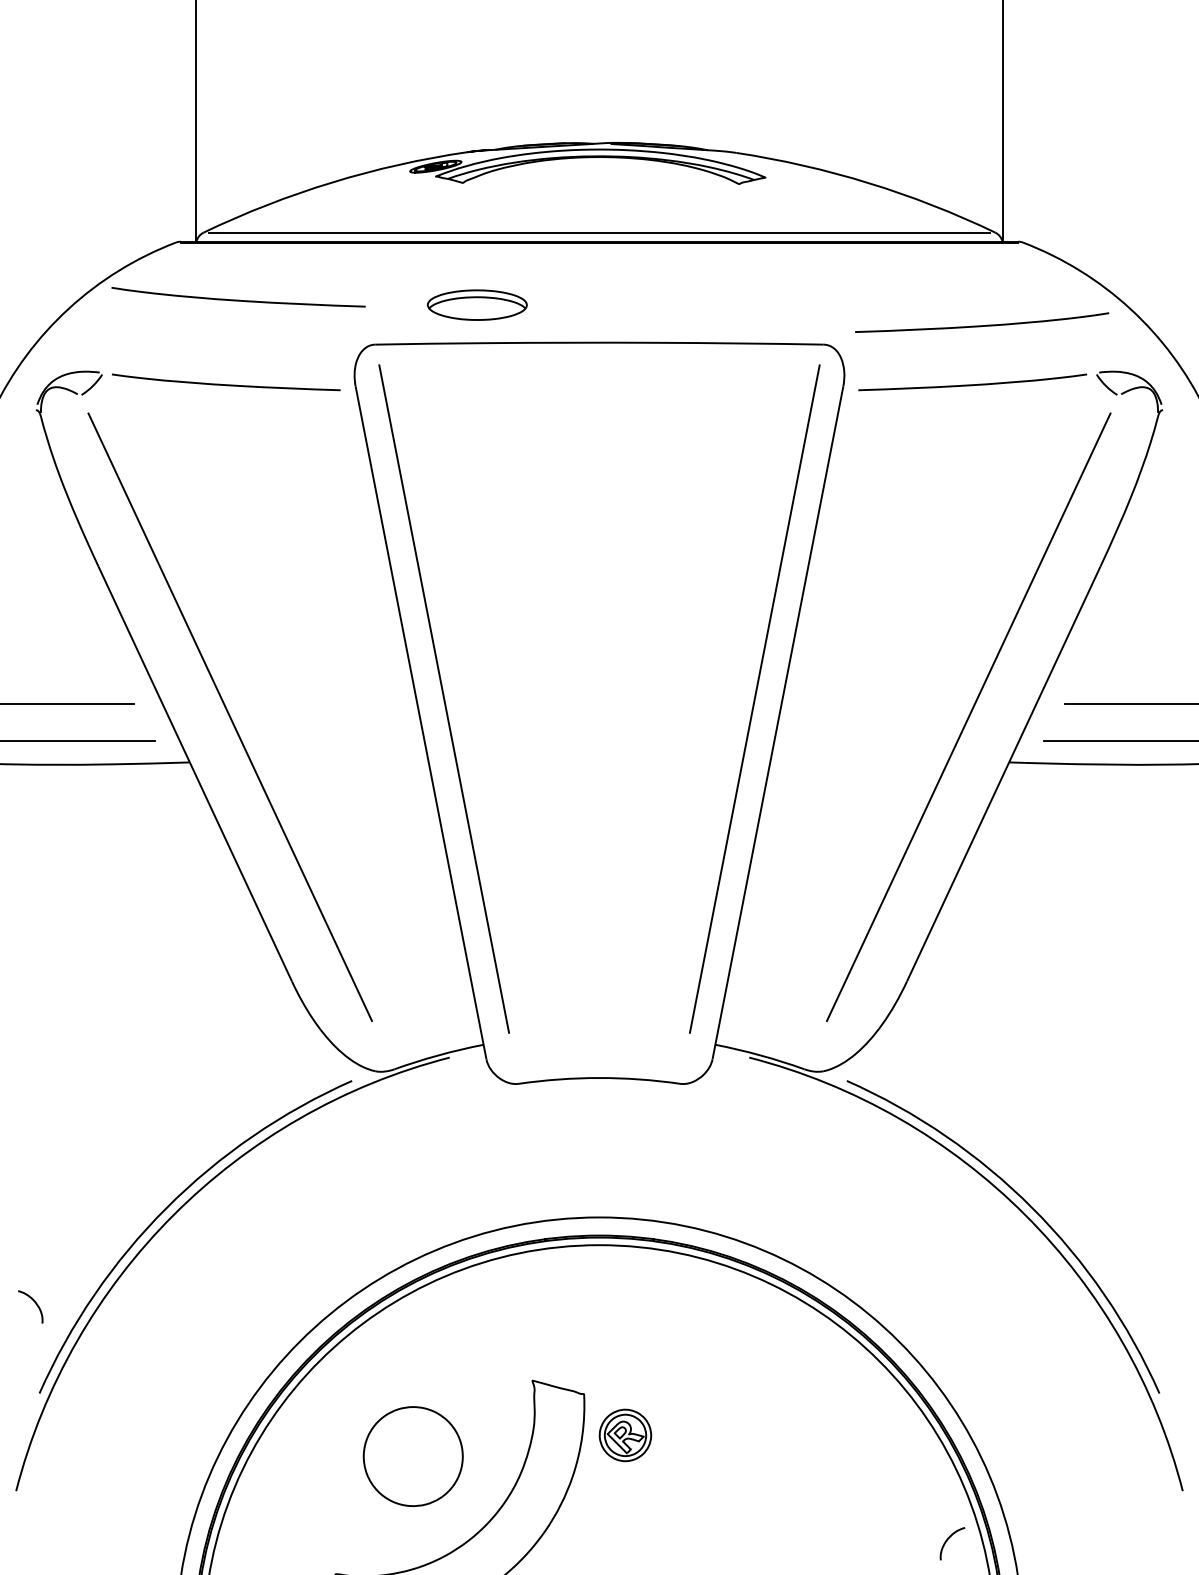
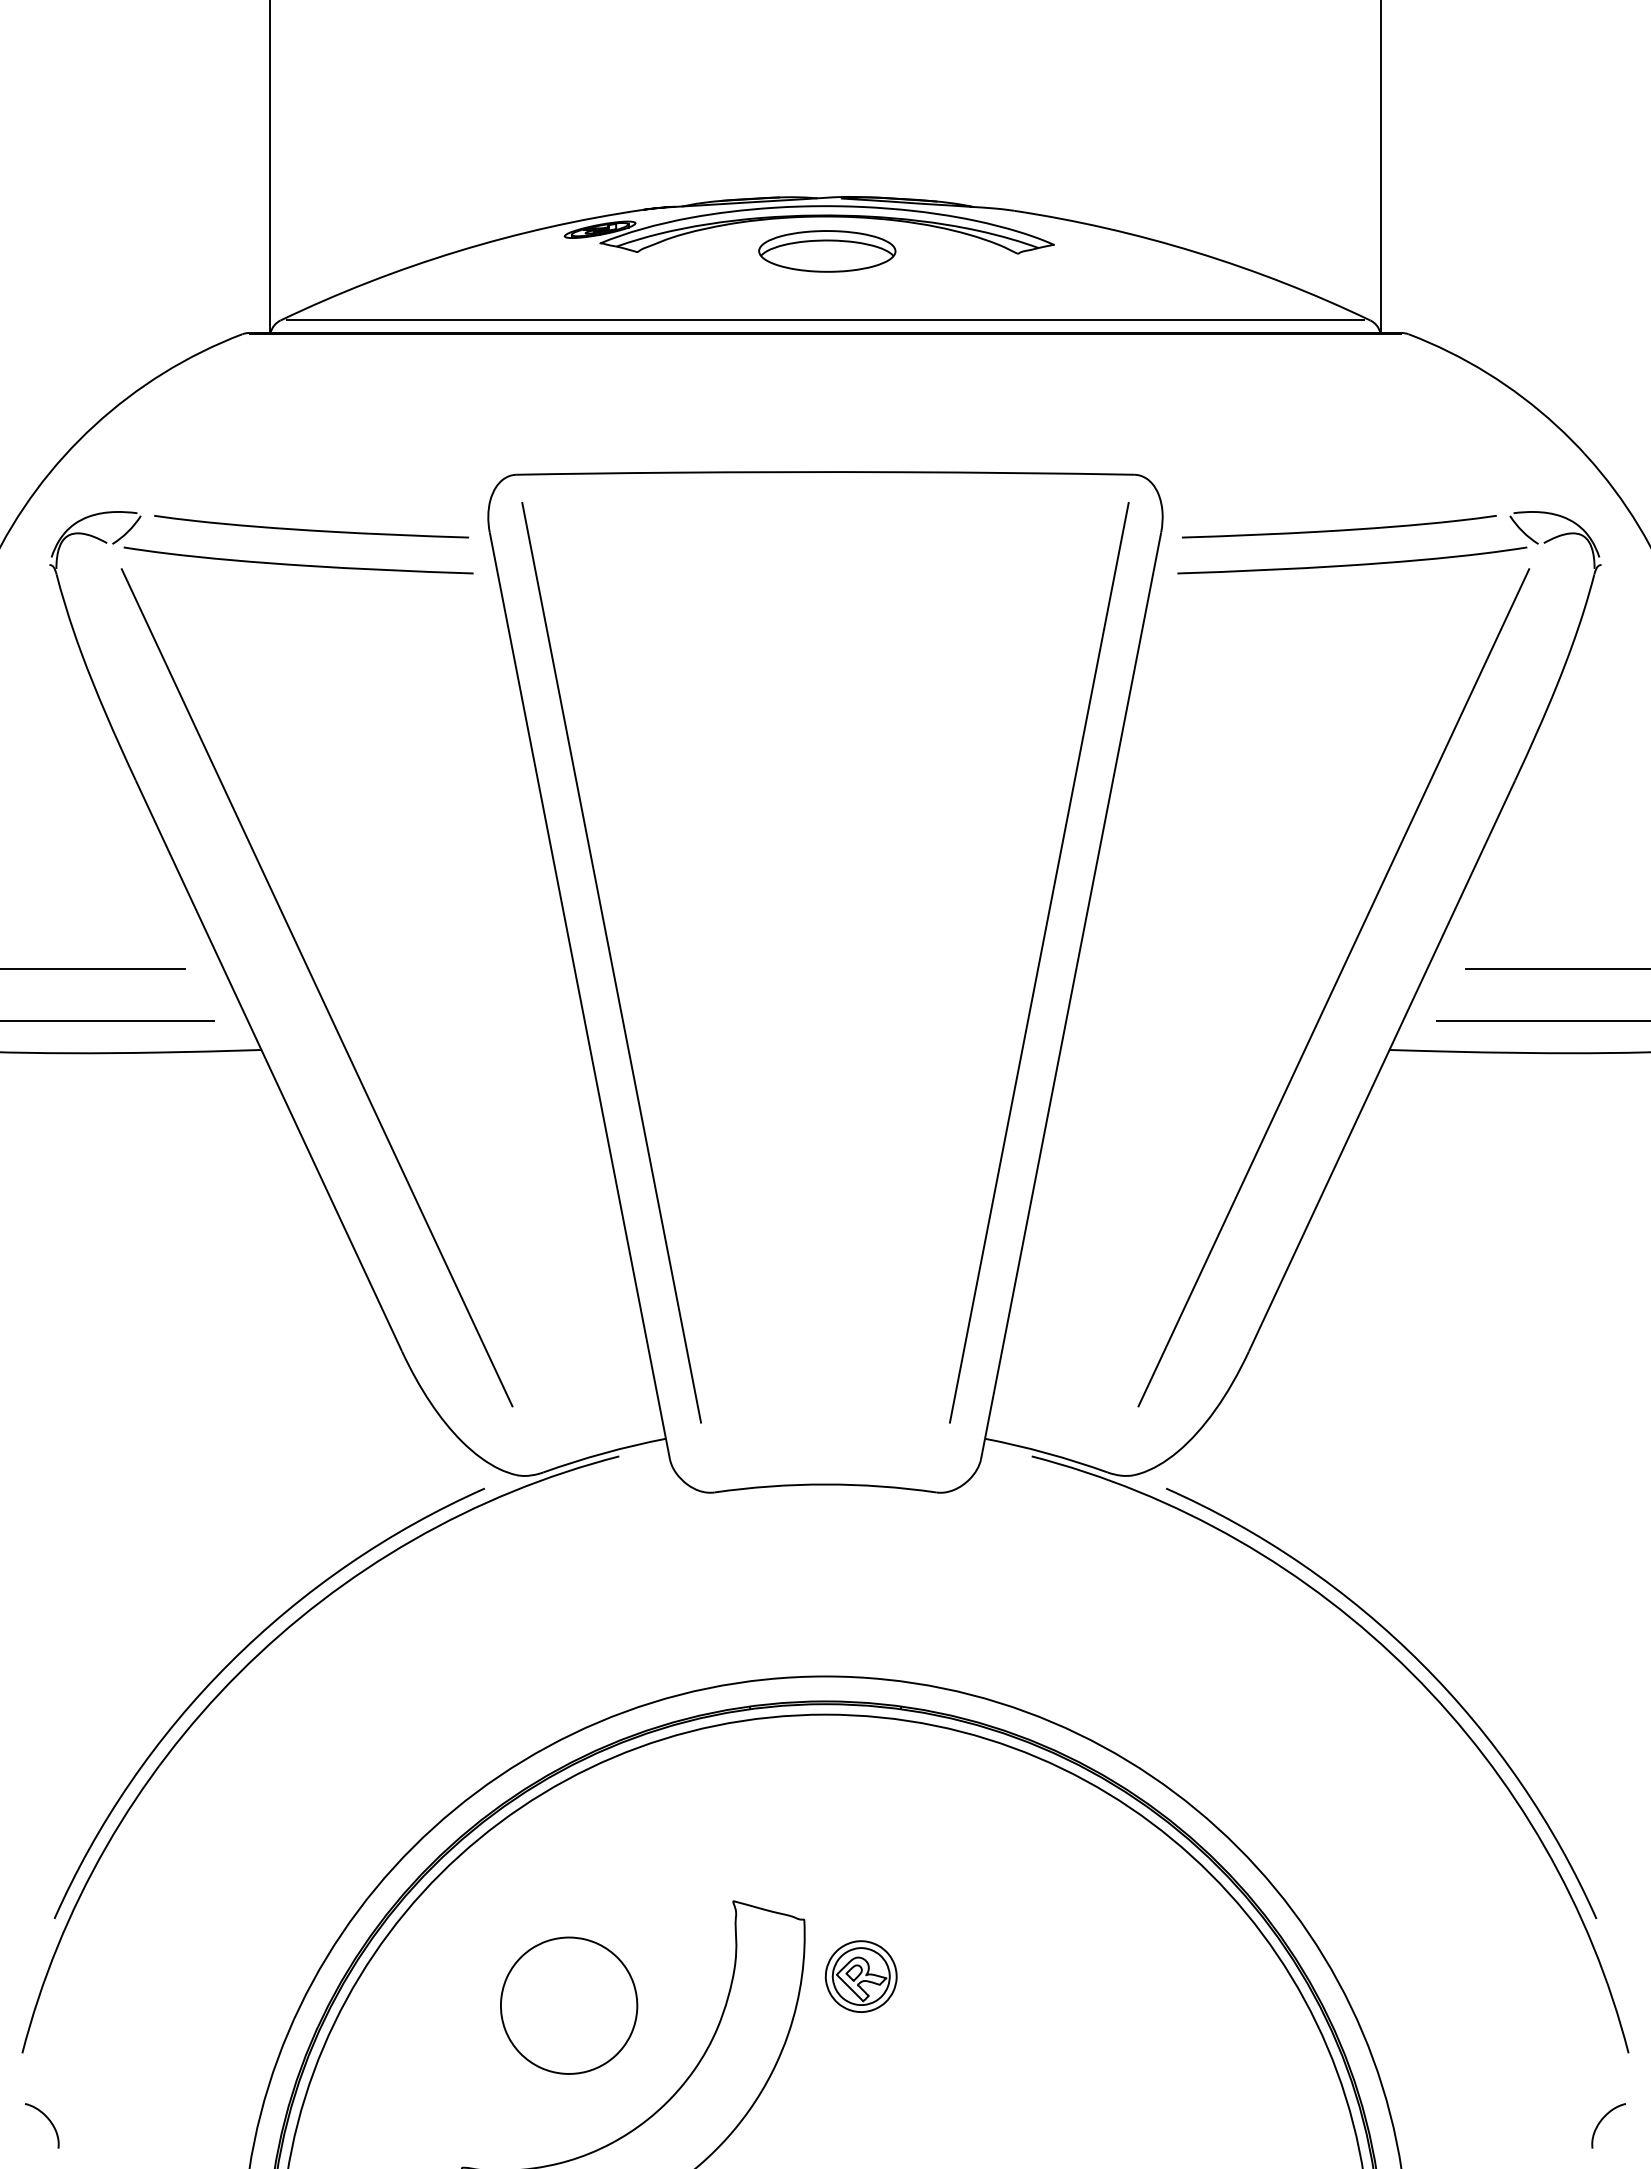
curve: (238, 300) -> (298, 564), moved
part: (477, 305) -> (827, 251), moved
curve: (982, 325) -> (1352, 564), moved
curve: (34, 1302) -> (47, 2119), moved
curve: (948, 1539) -> (1603, 2119), moved

